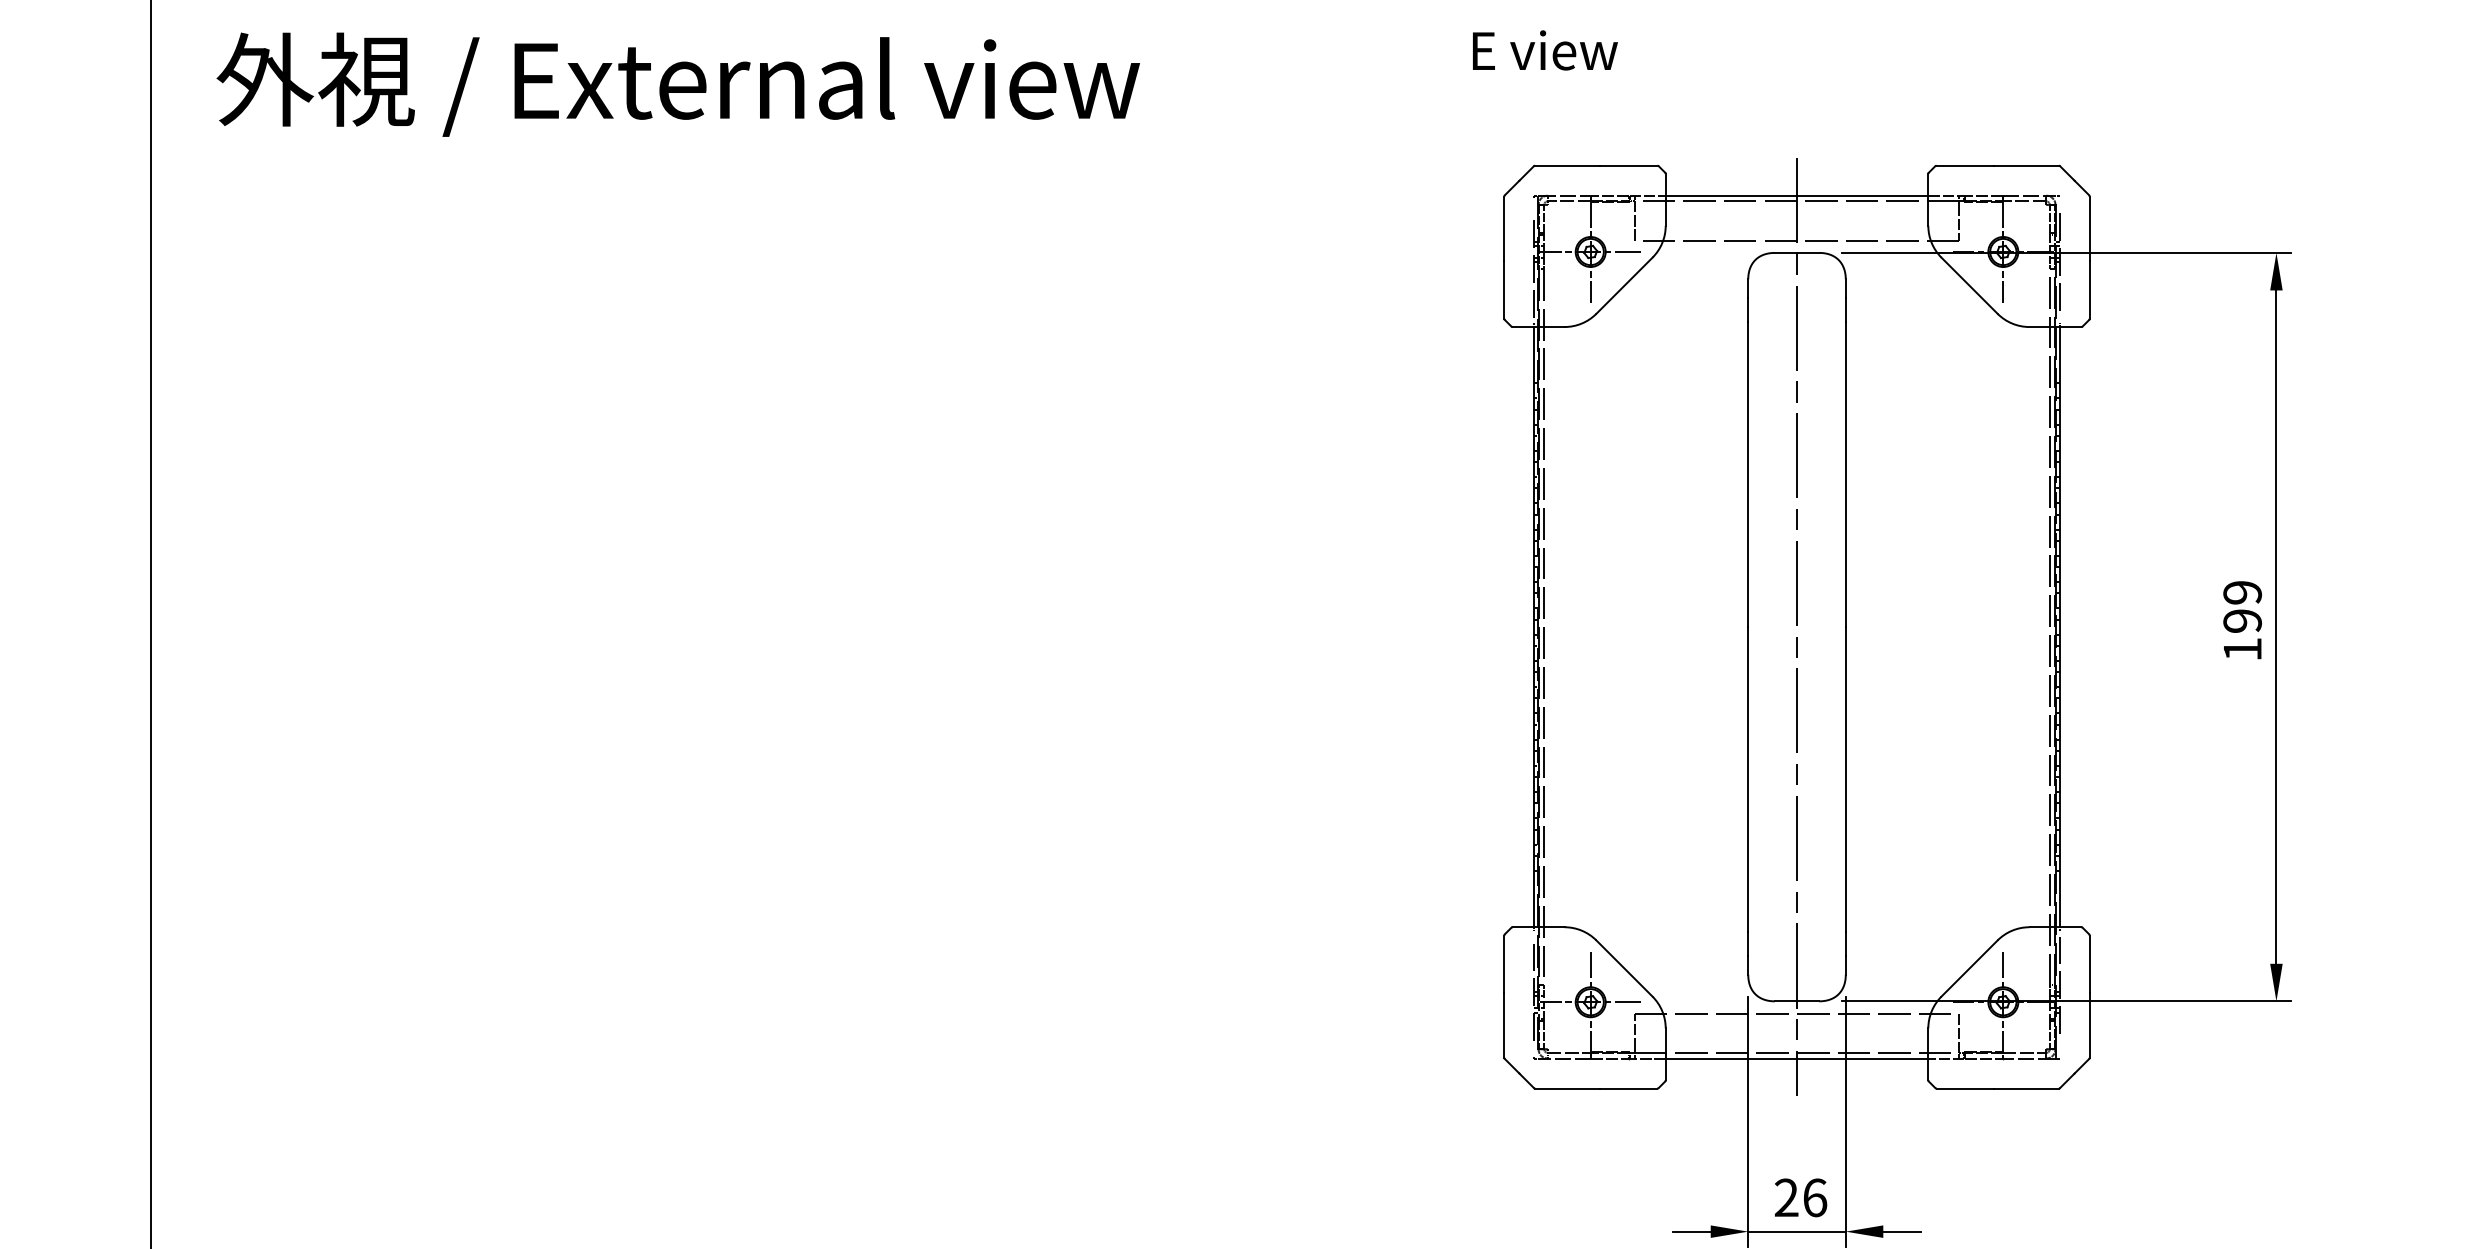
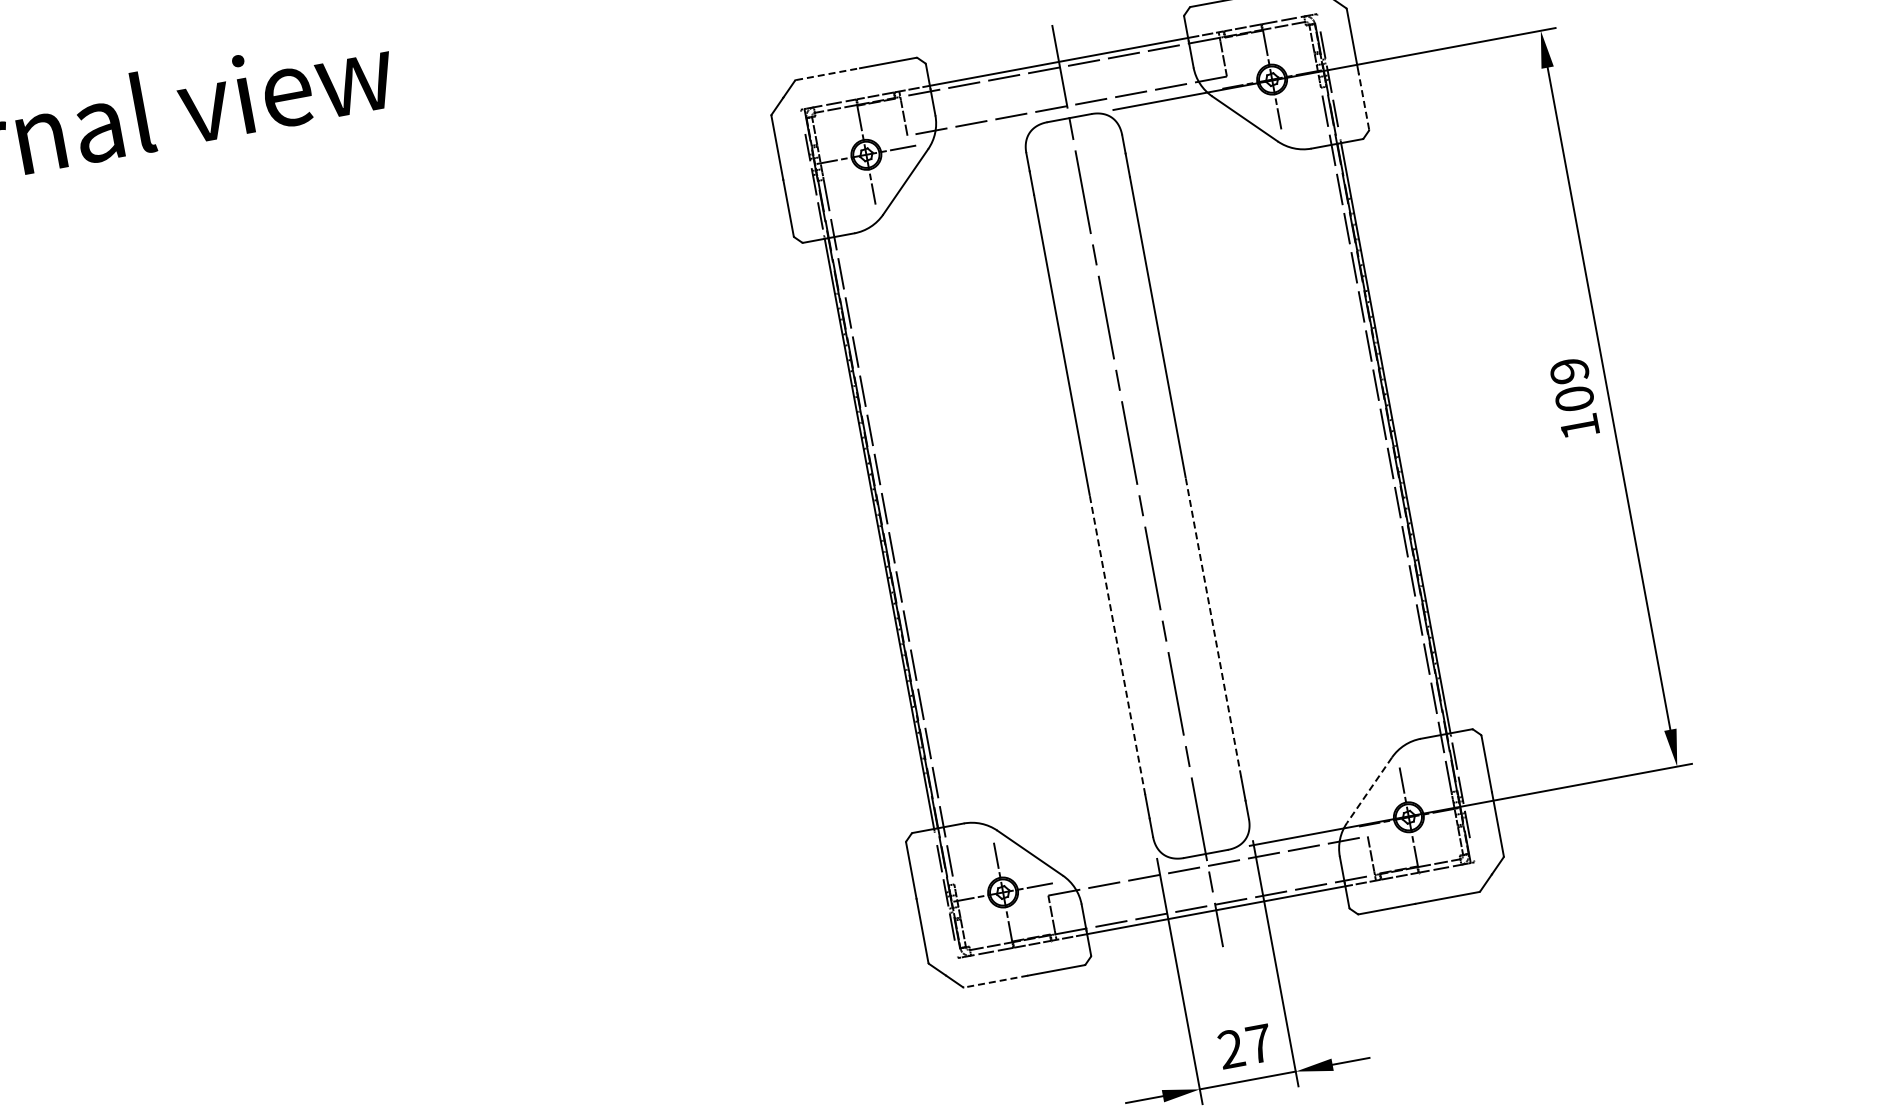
line: (1568, 165) -> (828, 73), solid -> dashed
line: (2089, 290) -> (1363, 101), solid -> dashed
text: (2242, 620) -> (1574, 398), 199 -> 109
line: (1748, 779) -> (1117, 644), solid -> dashed
line: (1845, 779) -> (1213, 627), solid -> dashed
line: (1969, 968) -> (1369, 790), solid -> dashed
line: (1567, 1088) -> (996, 981), solid -> dashed
text: (1815, 1197) -> (1259, 1043), 26 -> 27

